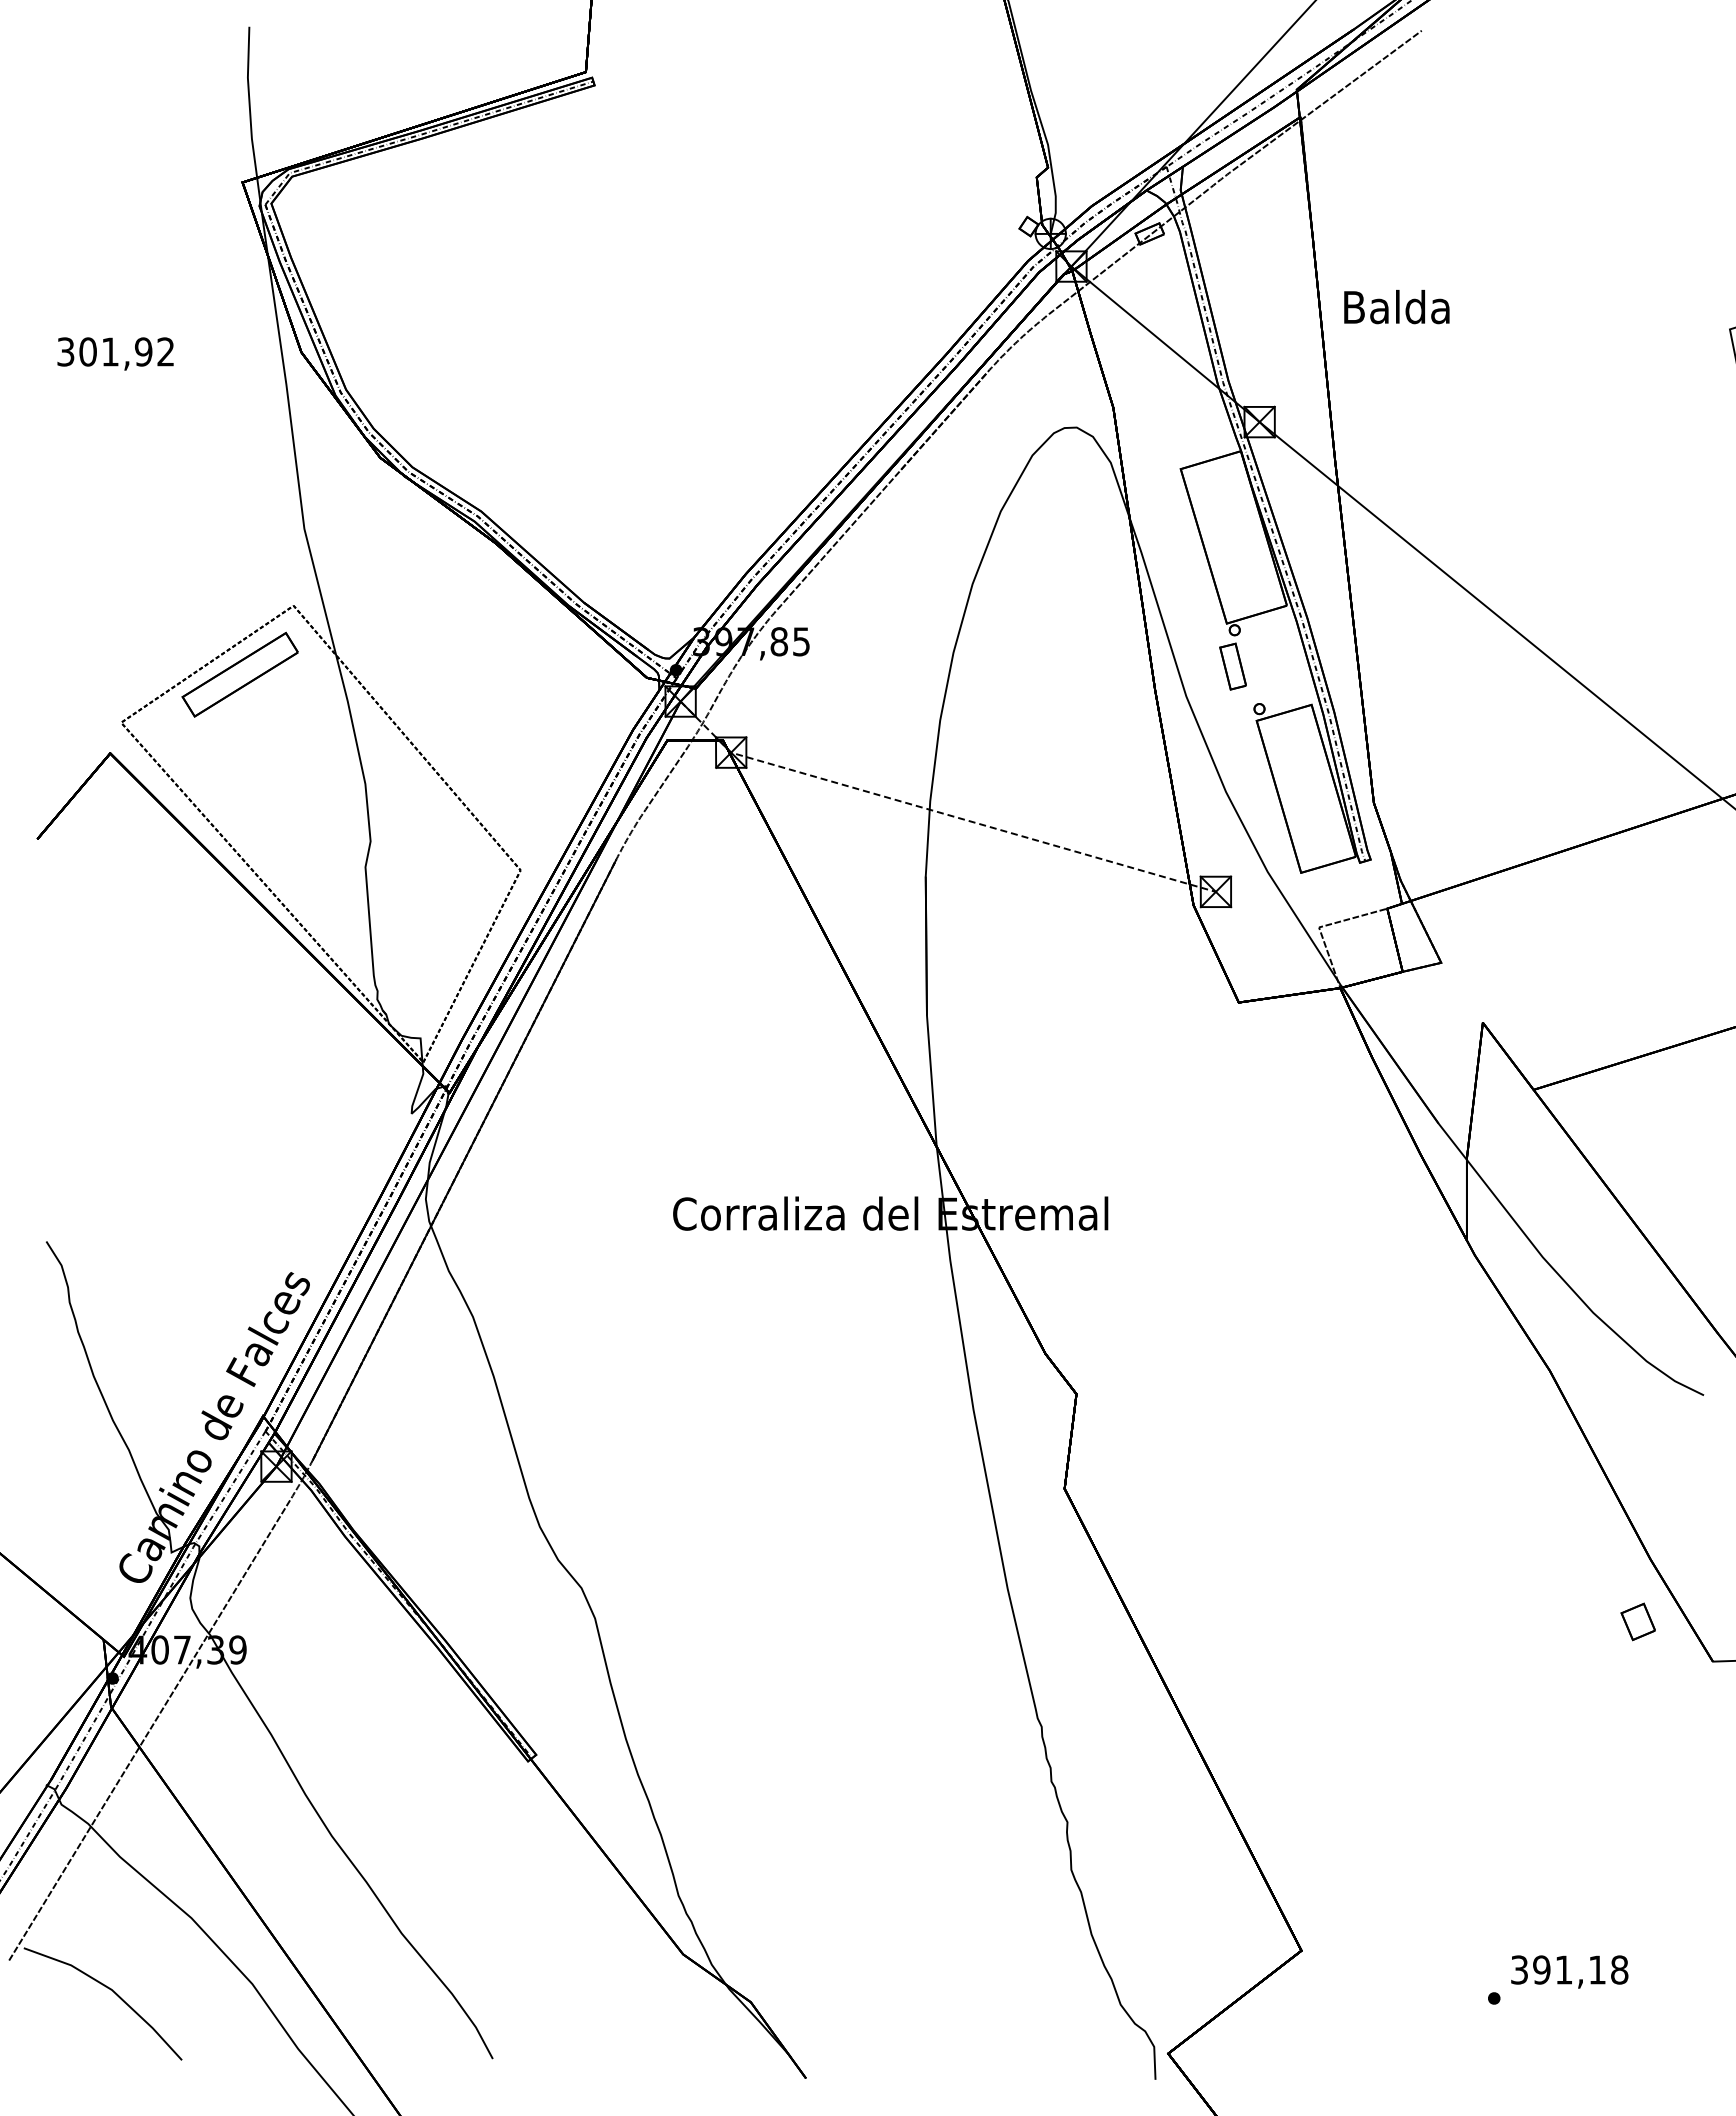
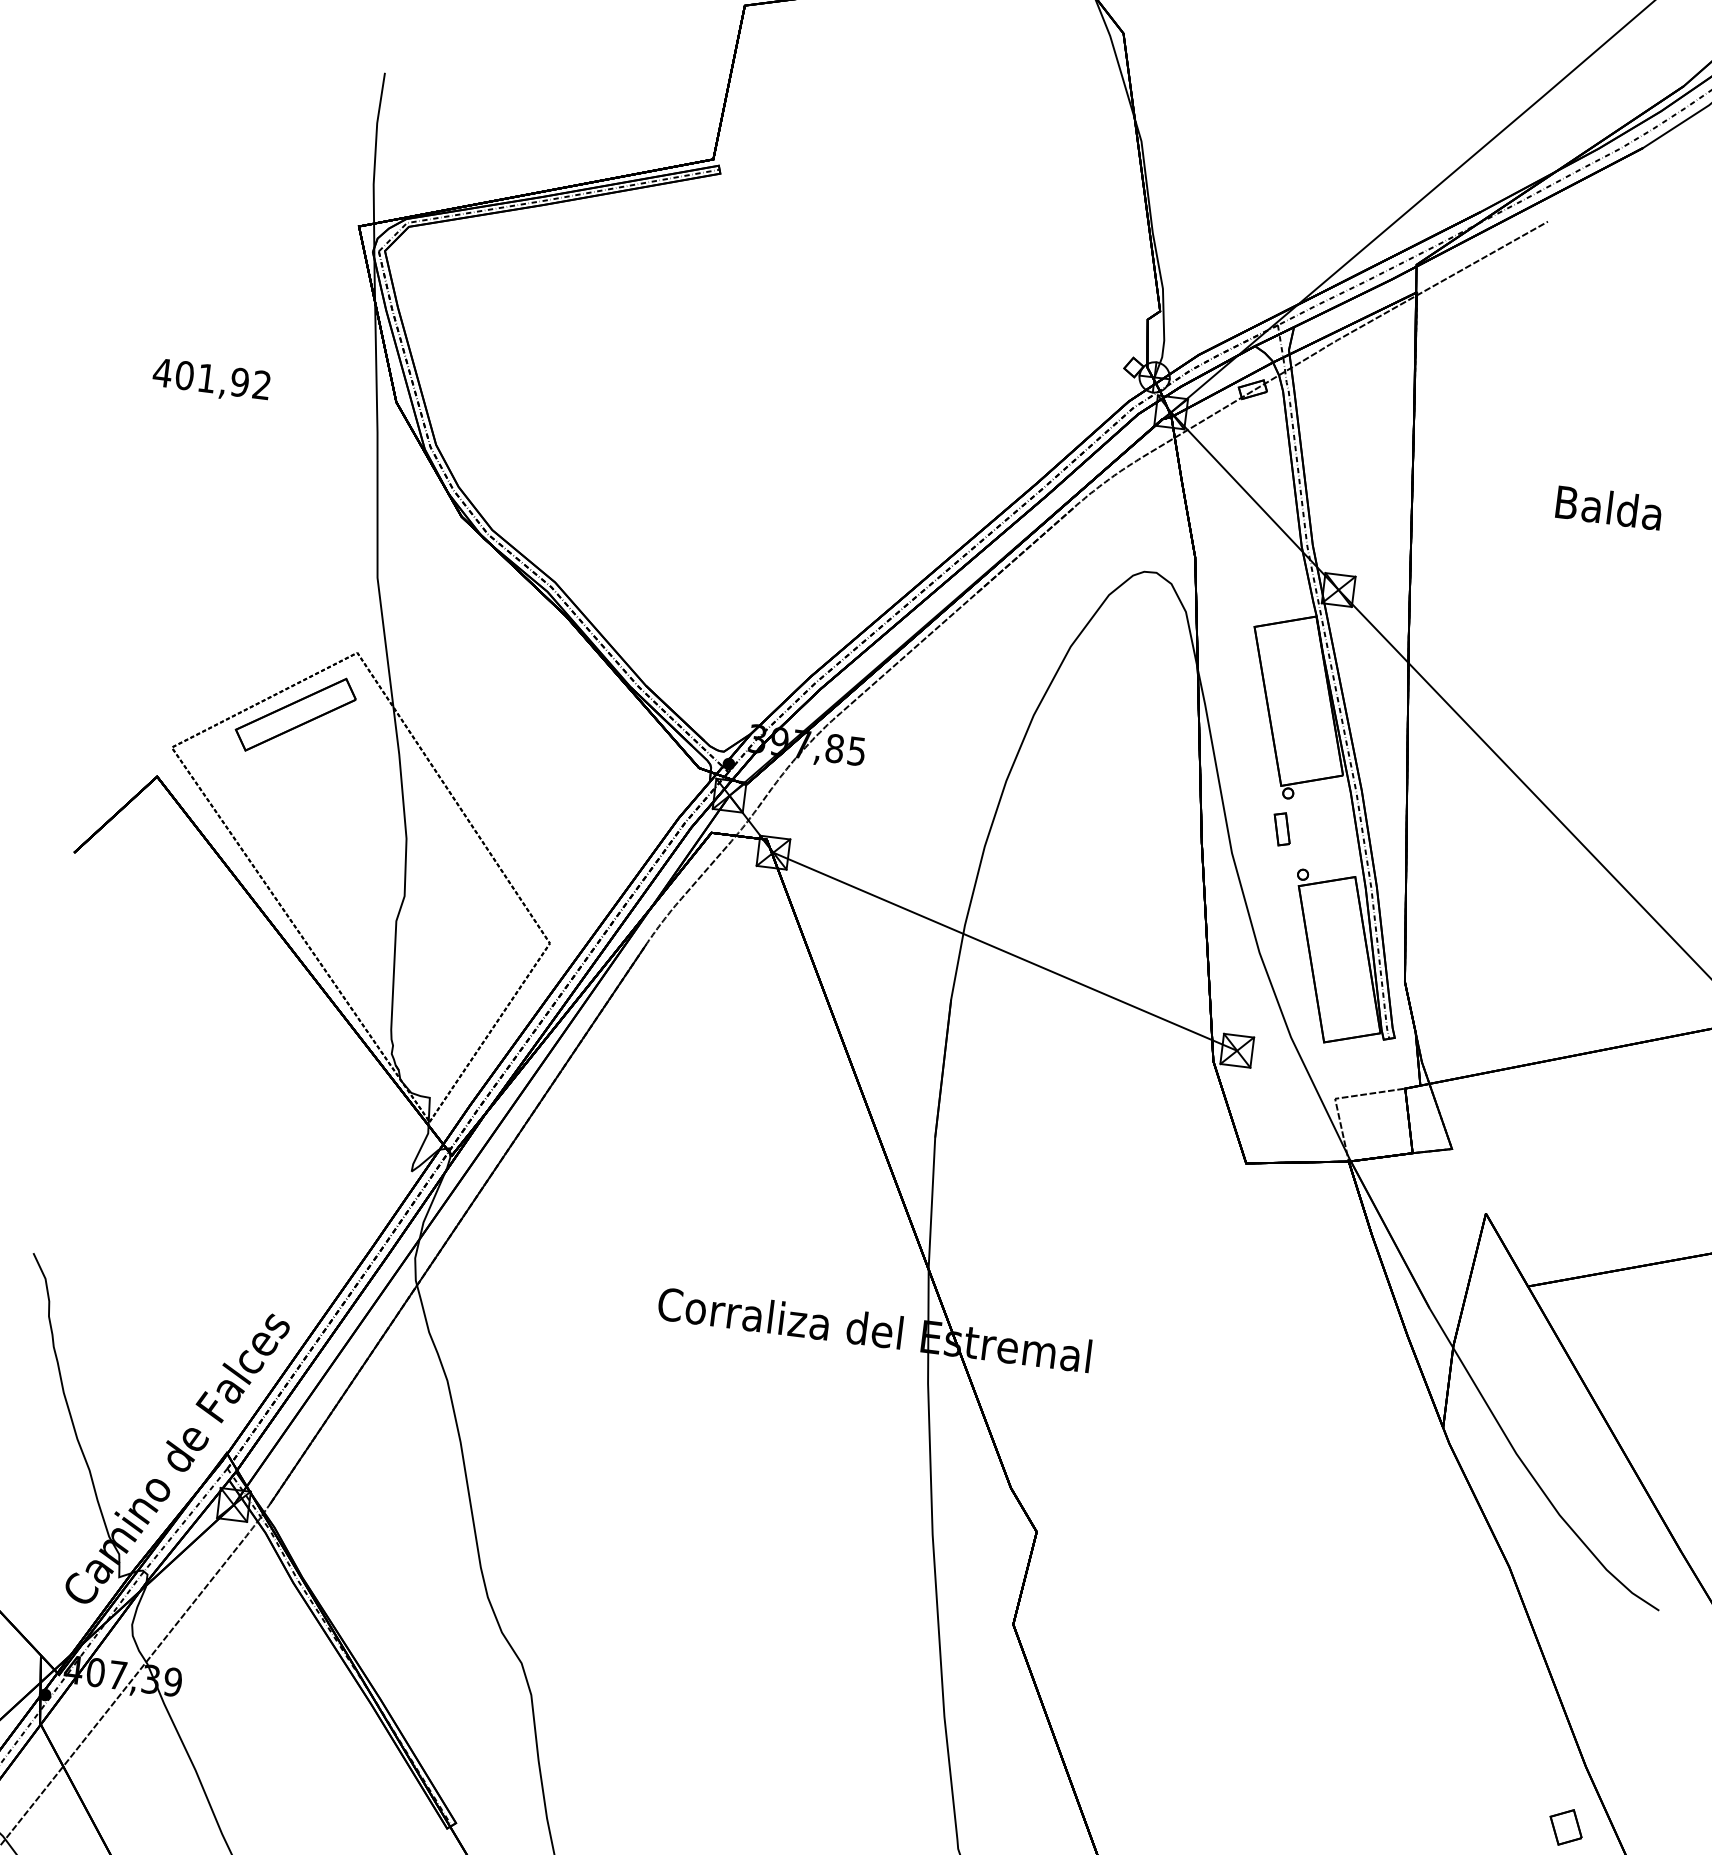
text: (1396, 307) -> (1608, 508), moved
text: (65, 351) -> (162, 372), 301,92 -> 401,92
part: (1233, 666) -> (1282, 829), size x0.71
line: (938, 812) -> (971, 937), dashed -> solid

